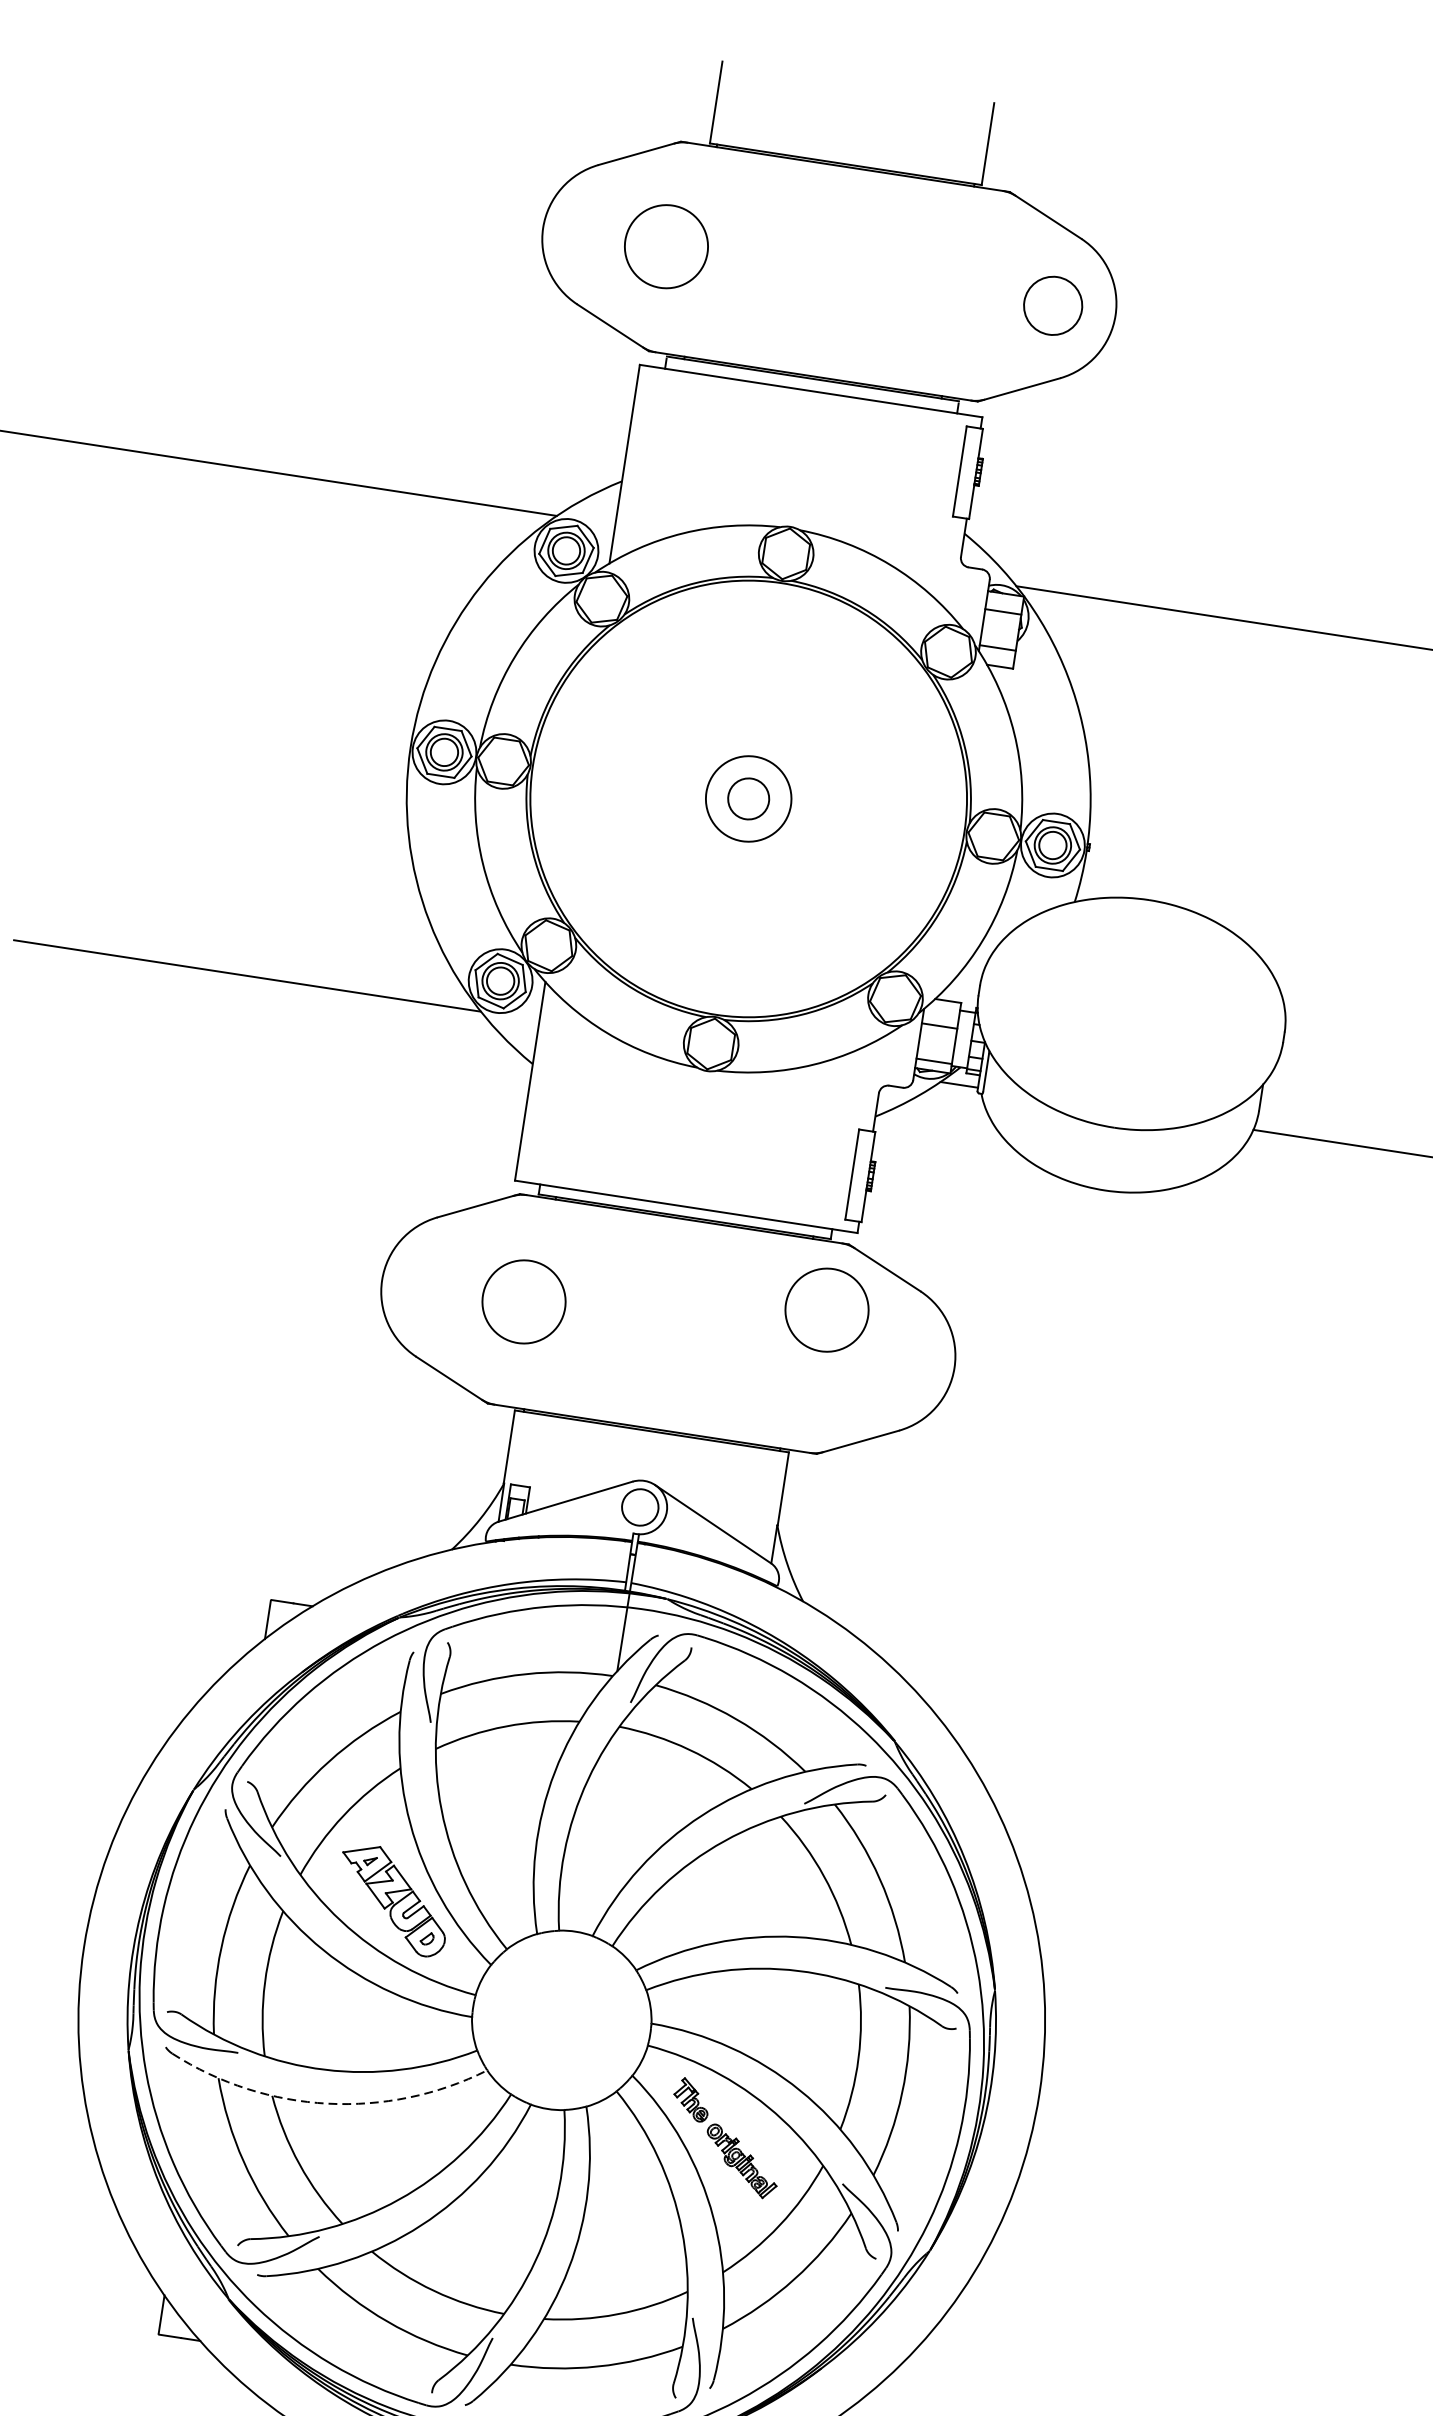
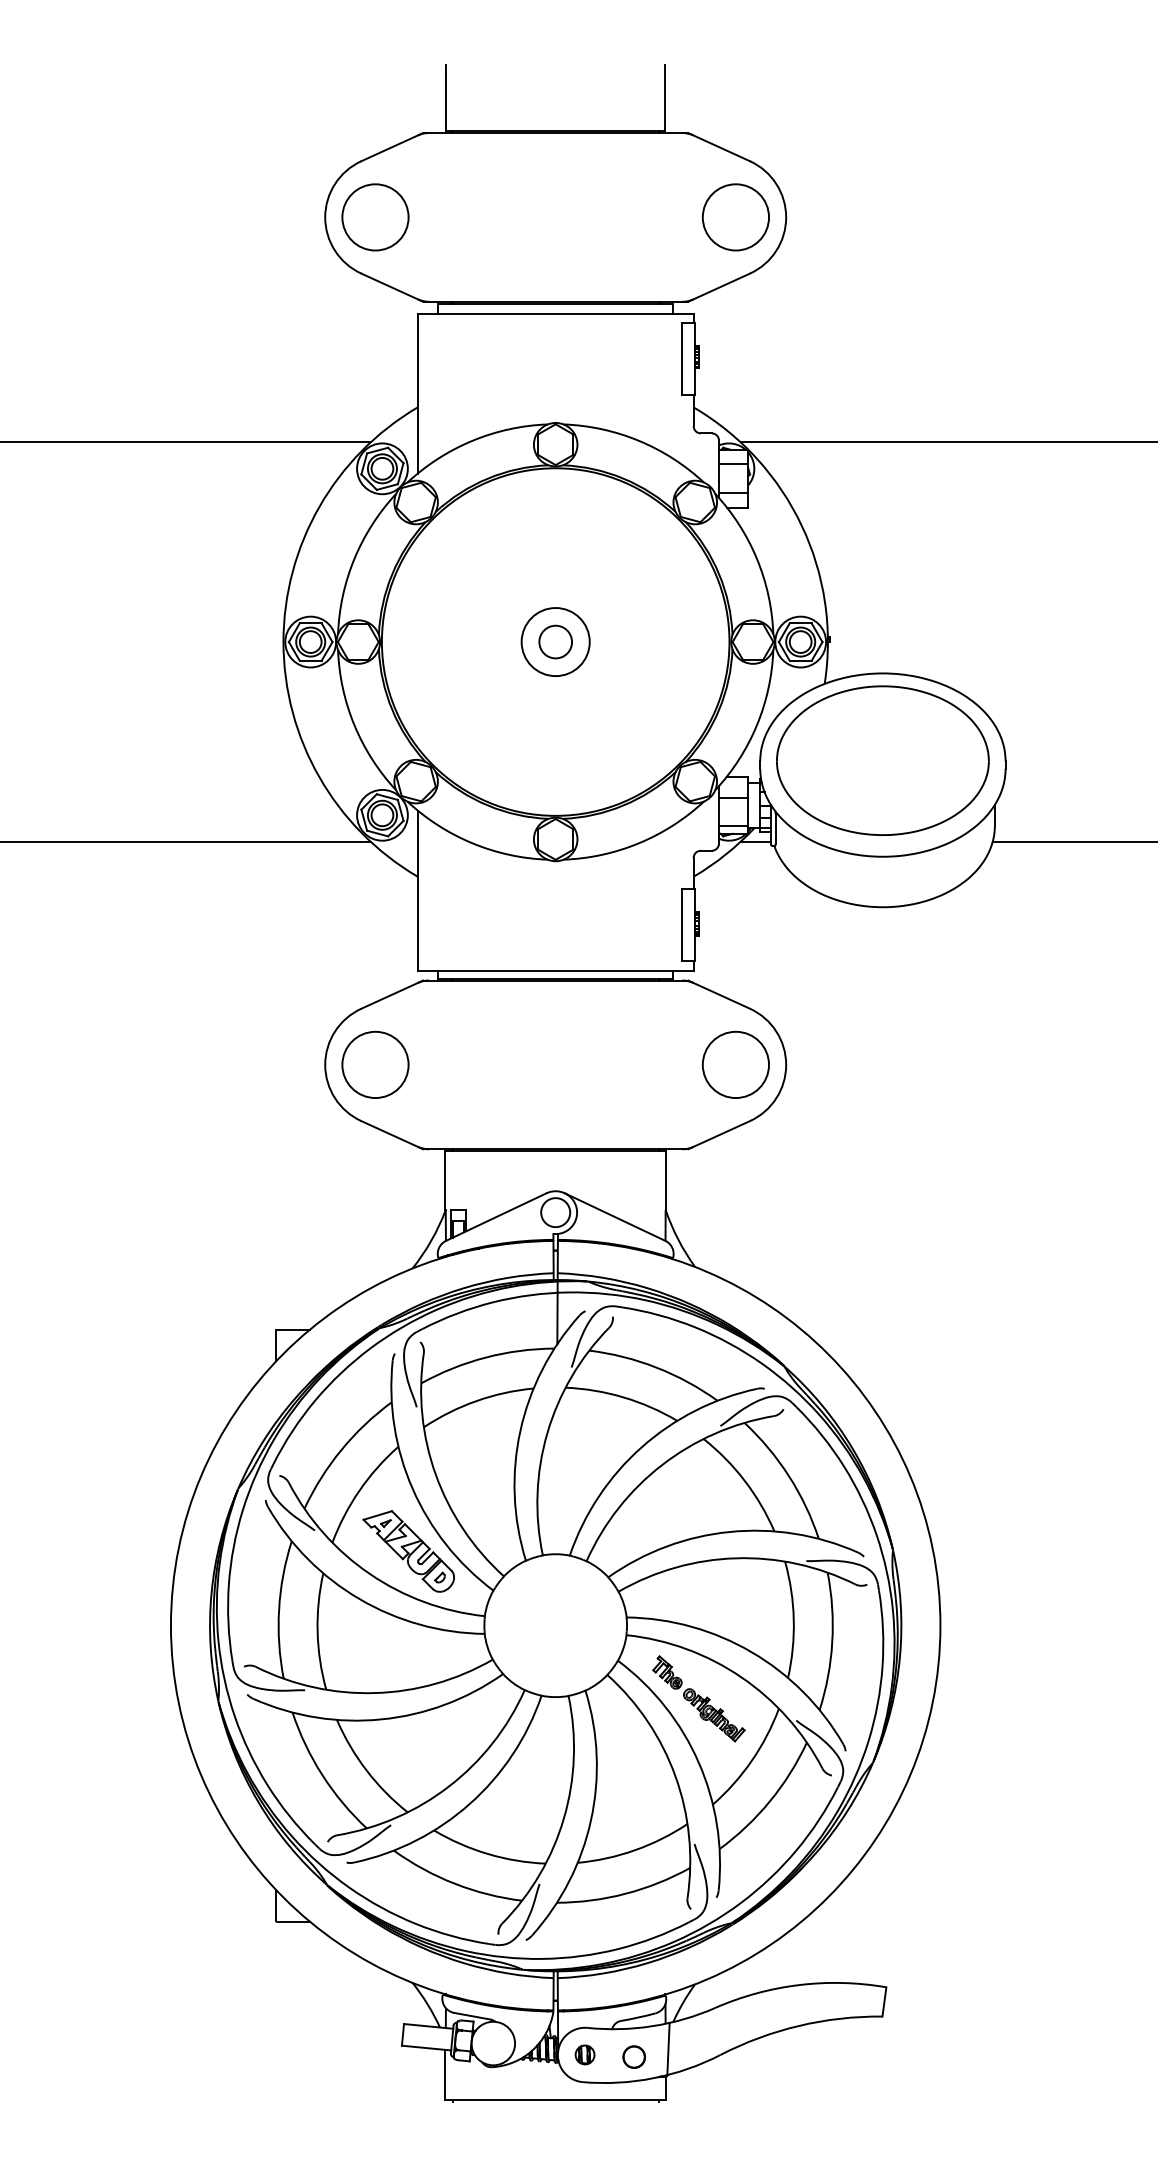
circle: (666, 246) -> (375, 217), moved
circle: (1052, 305) -> (735, 217), size x1.43
part: (1131, 1008) -> (882, 760), added
circle: (524, 1301) -> (375, 1064), moved
circle: (826, 1309) -> (735, 1064), moved
arc: (327, 2103) -> (381, 1719), dashed -> solid

